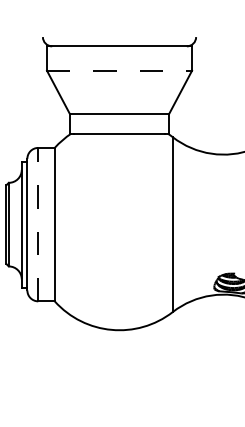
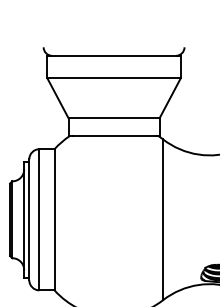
line: (119, 70) -> (114, 78), dashed -> solid
line: (38, 224) -> (39, 219), dashed -> solid

